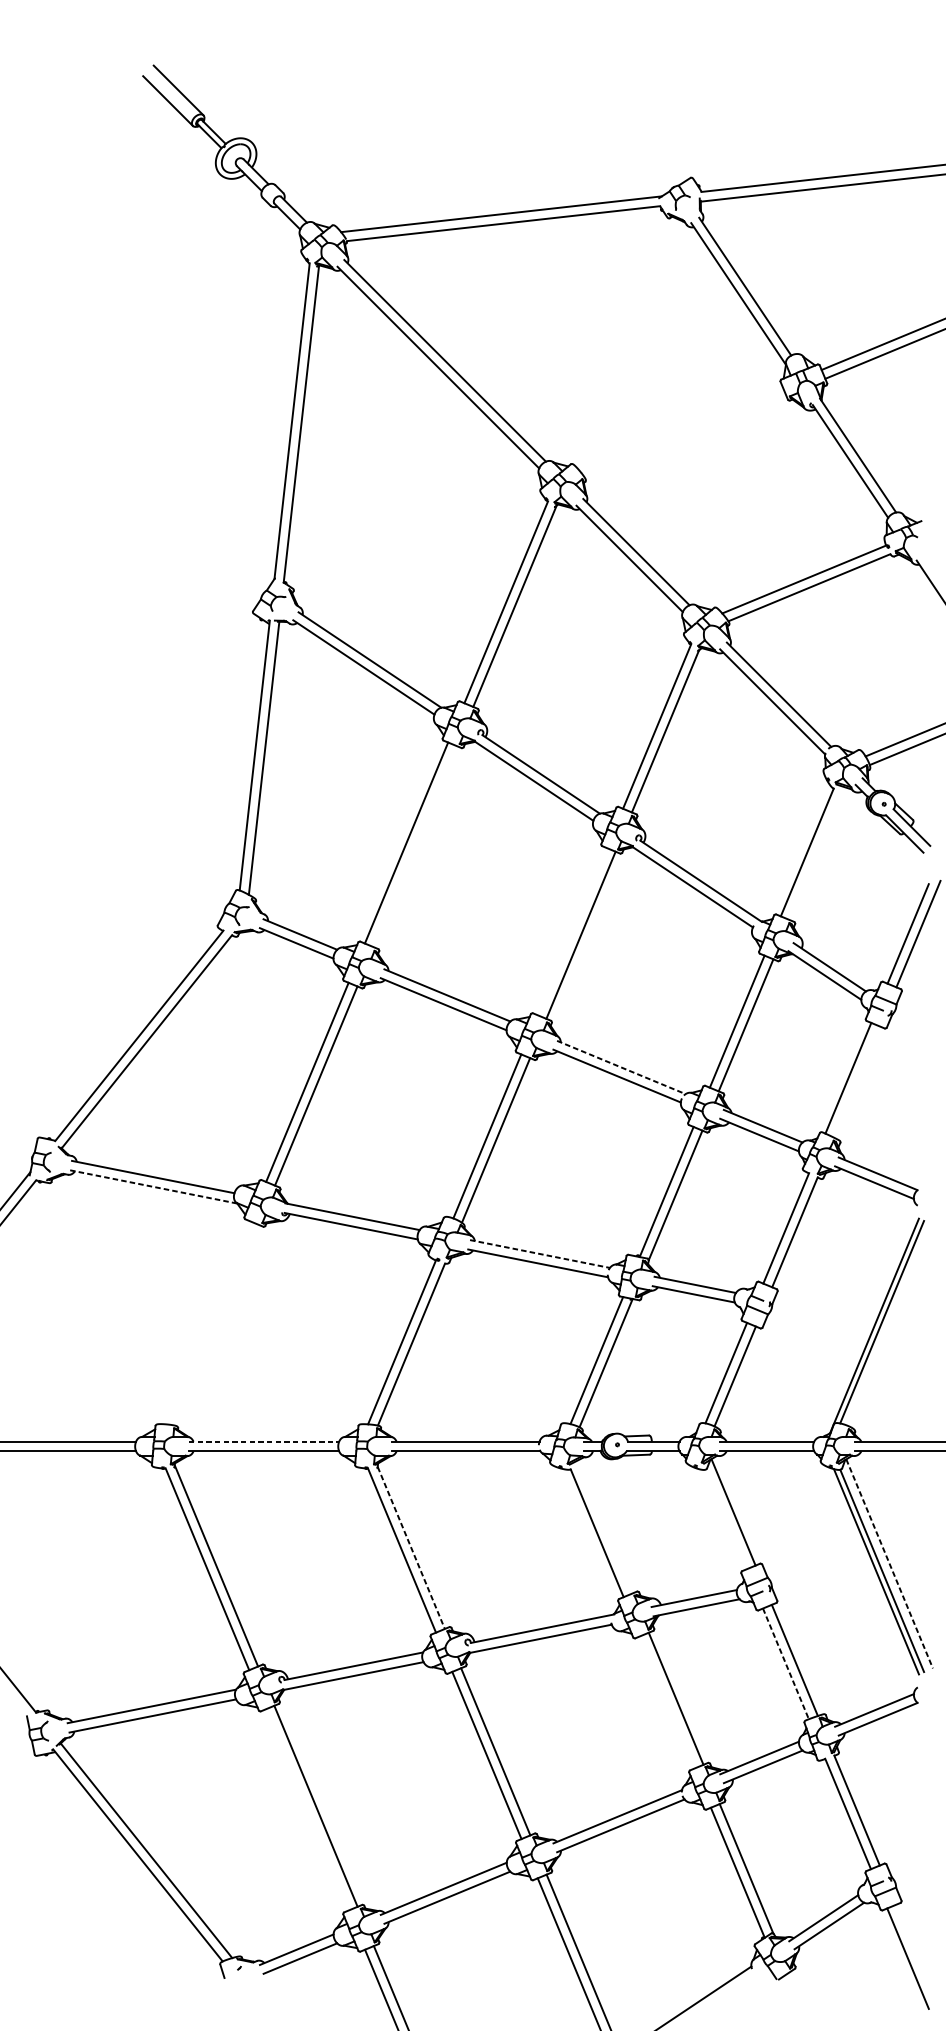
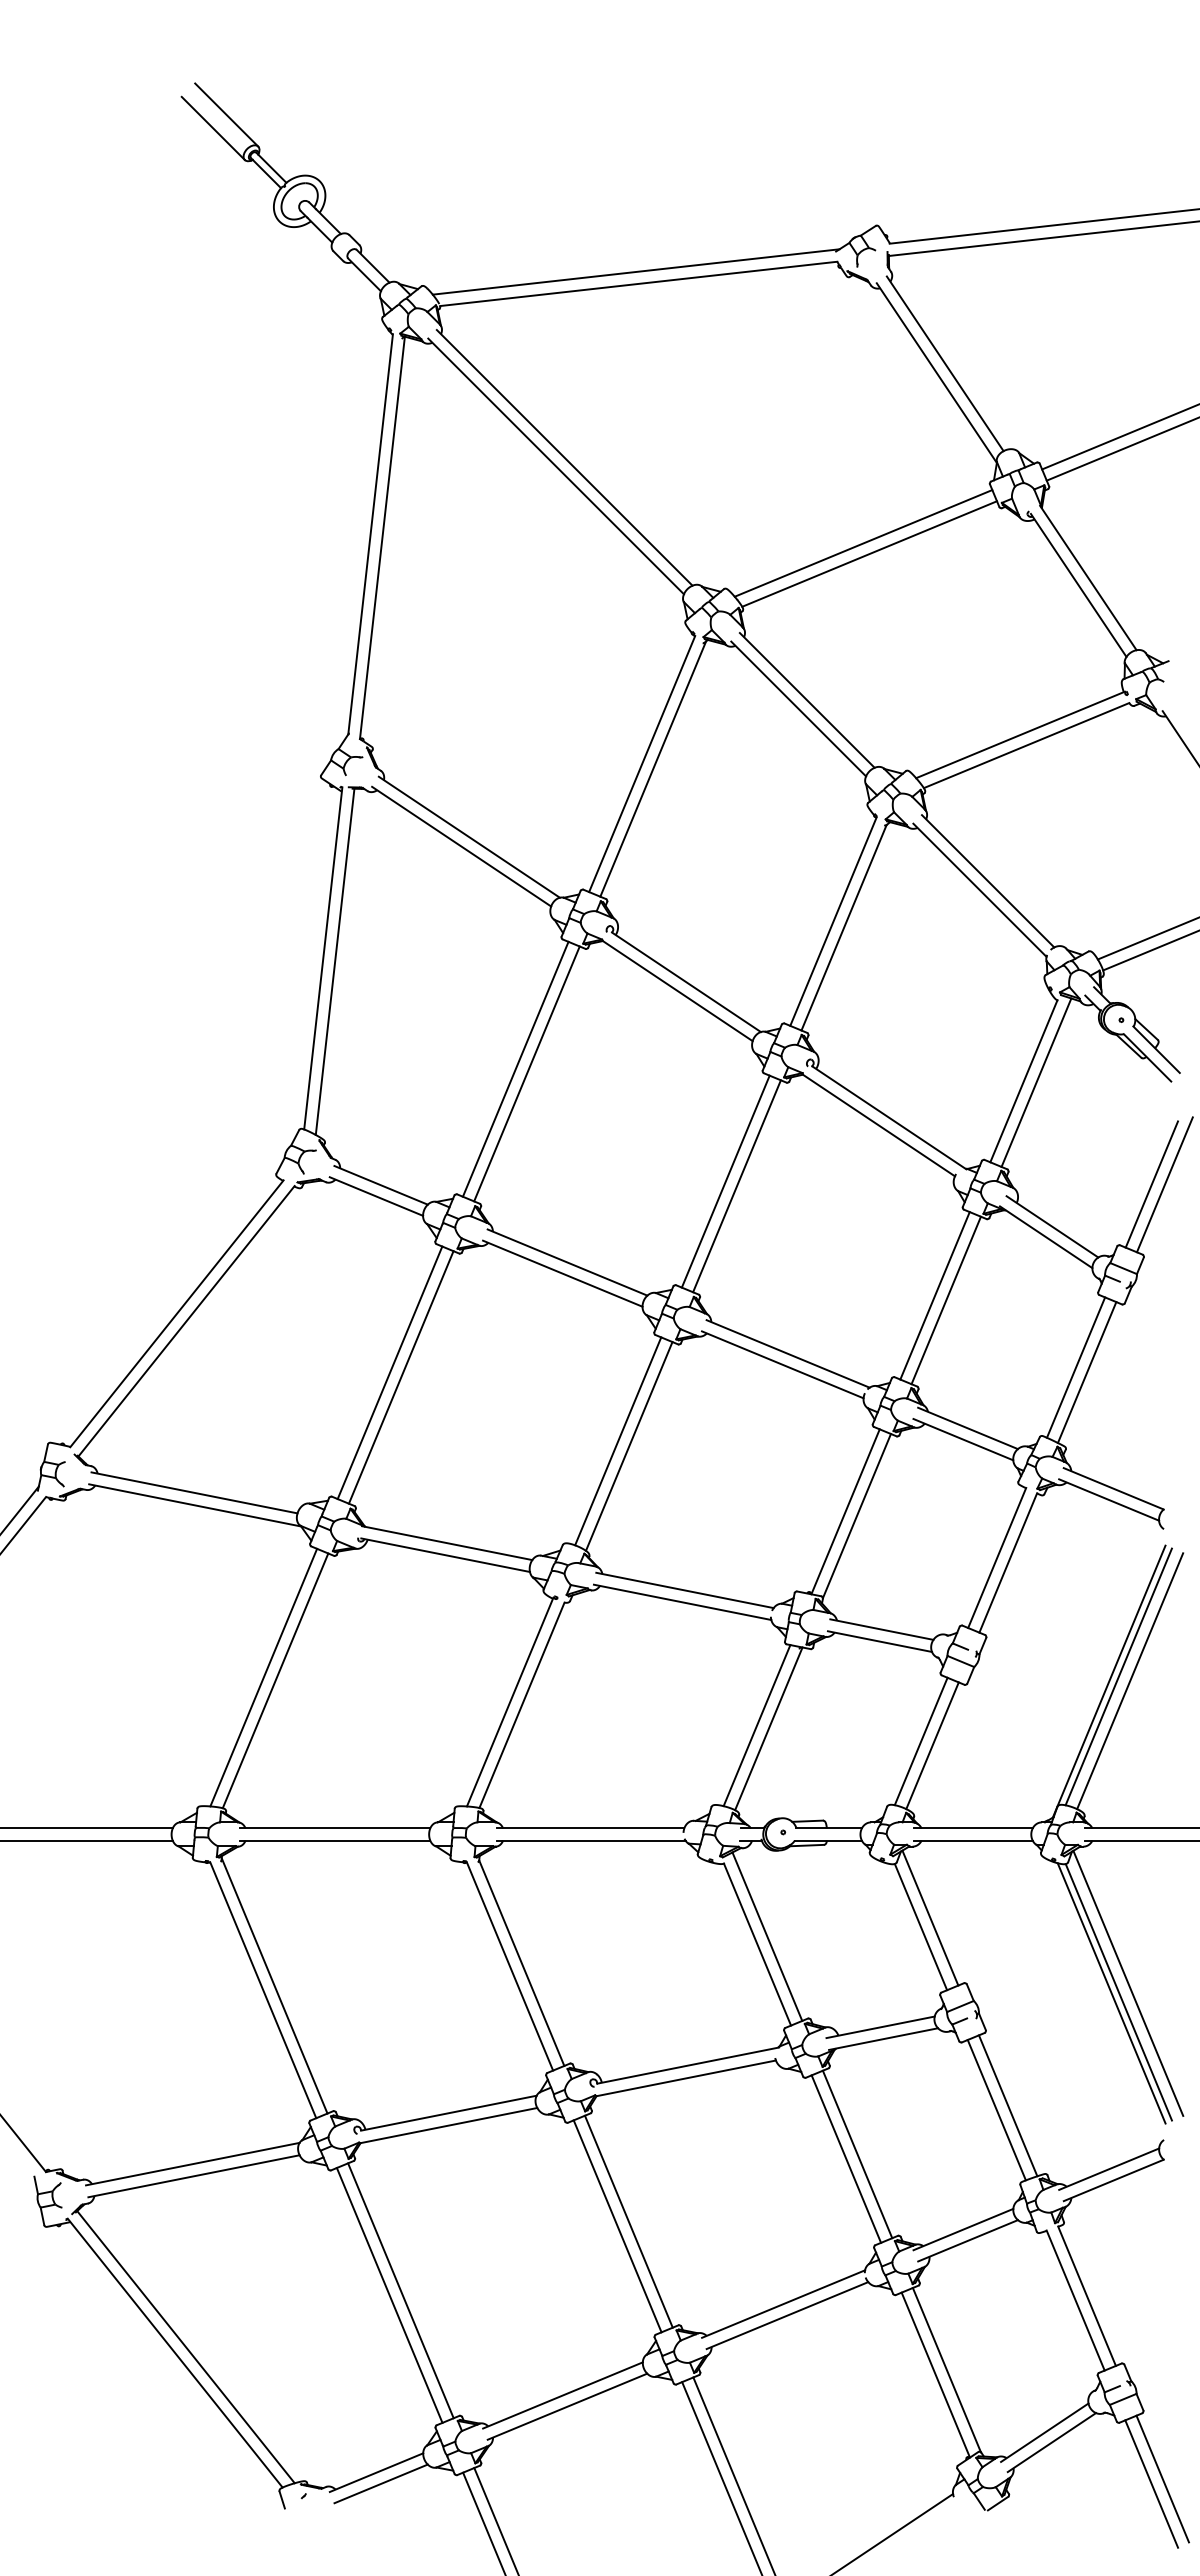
line: (680, 428) -> (863, 543), added
line: (685, 436) -> (869, 553), added
line: (415, 846) -> (526, 1073), added
line: (817, 853) -> (1036, 1082), added
line: (571, 931) -> (725, 1181), added
line: (621, 1067) -> (788, 1354), dashed -> solid
line: (856, 1082) -> (1086, 1372), added
line: (154, 1187) -> (195, 1505), dashed -> solid
line: (540, 1254) -> (685, 1590), dashed -> solid
line: (207, 1322) -> (263, 1677), added
line: (217, 1325) -> (275, 1680), added
line: (891, 1325) -> (1130, 1681), added
line: (264, 1441) -> (335, 1828), dashed -> solid
line: (725, 1519) -> (920, 1927), added
line: (605, 1526) -> (767, 1936), added
line: (411, 1548) -> (521, 1963), dashed -> solid
line: (889, 1563) -> (1128, 1983), dashed -> solid
line: (785, 1664) -> (996, 2110), dashed -> solid
line: (667, 1701) -> (846, 2158), added
line: (306, 1809) -> (389, 2294), added
line: (916, 1954) -> (1162, 2478), added

